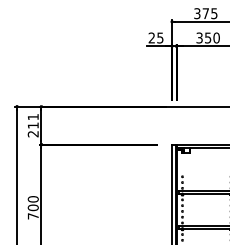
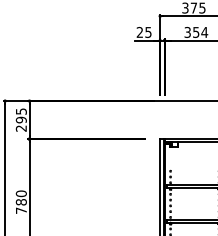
text: (216, 37) -> (204, 31), 350 -> 354
text: (32, 121) -> (20, 115), 211 -> 295
text: (33, 207) -> (21, 201), 700 -> 780

